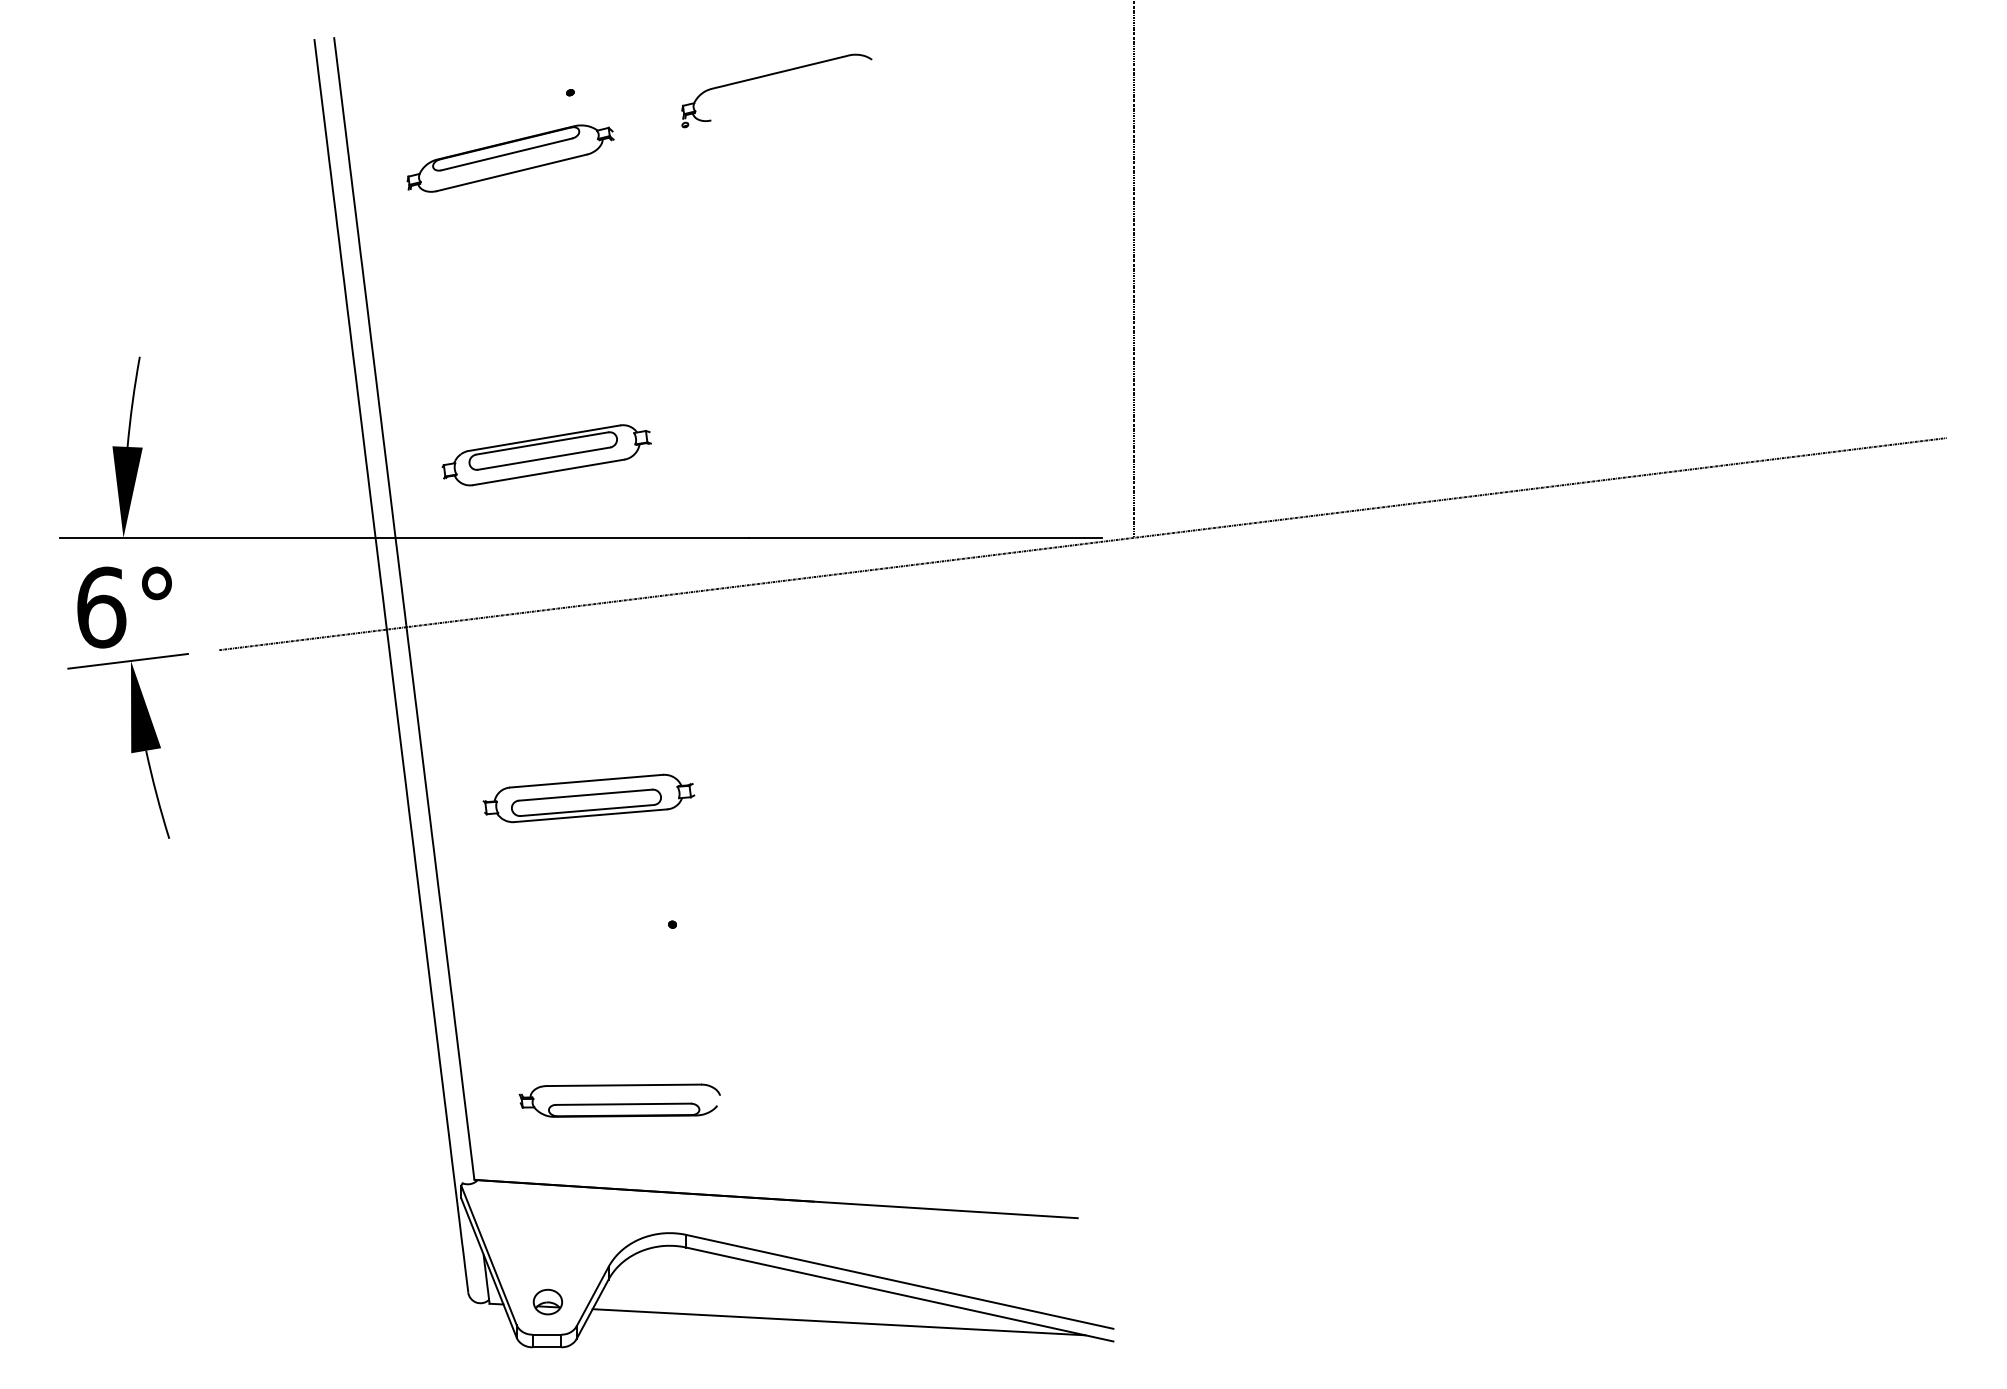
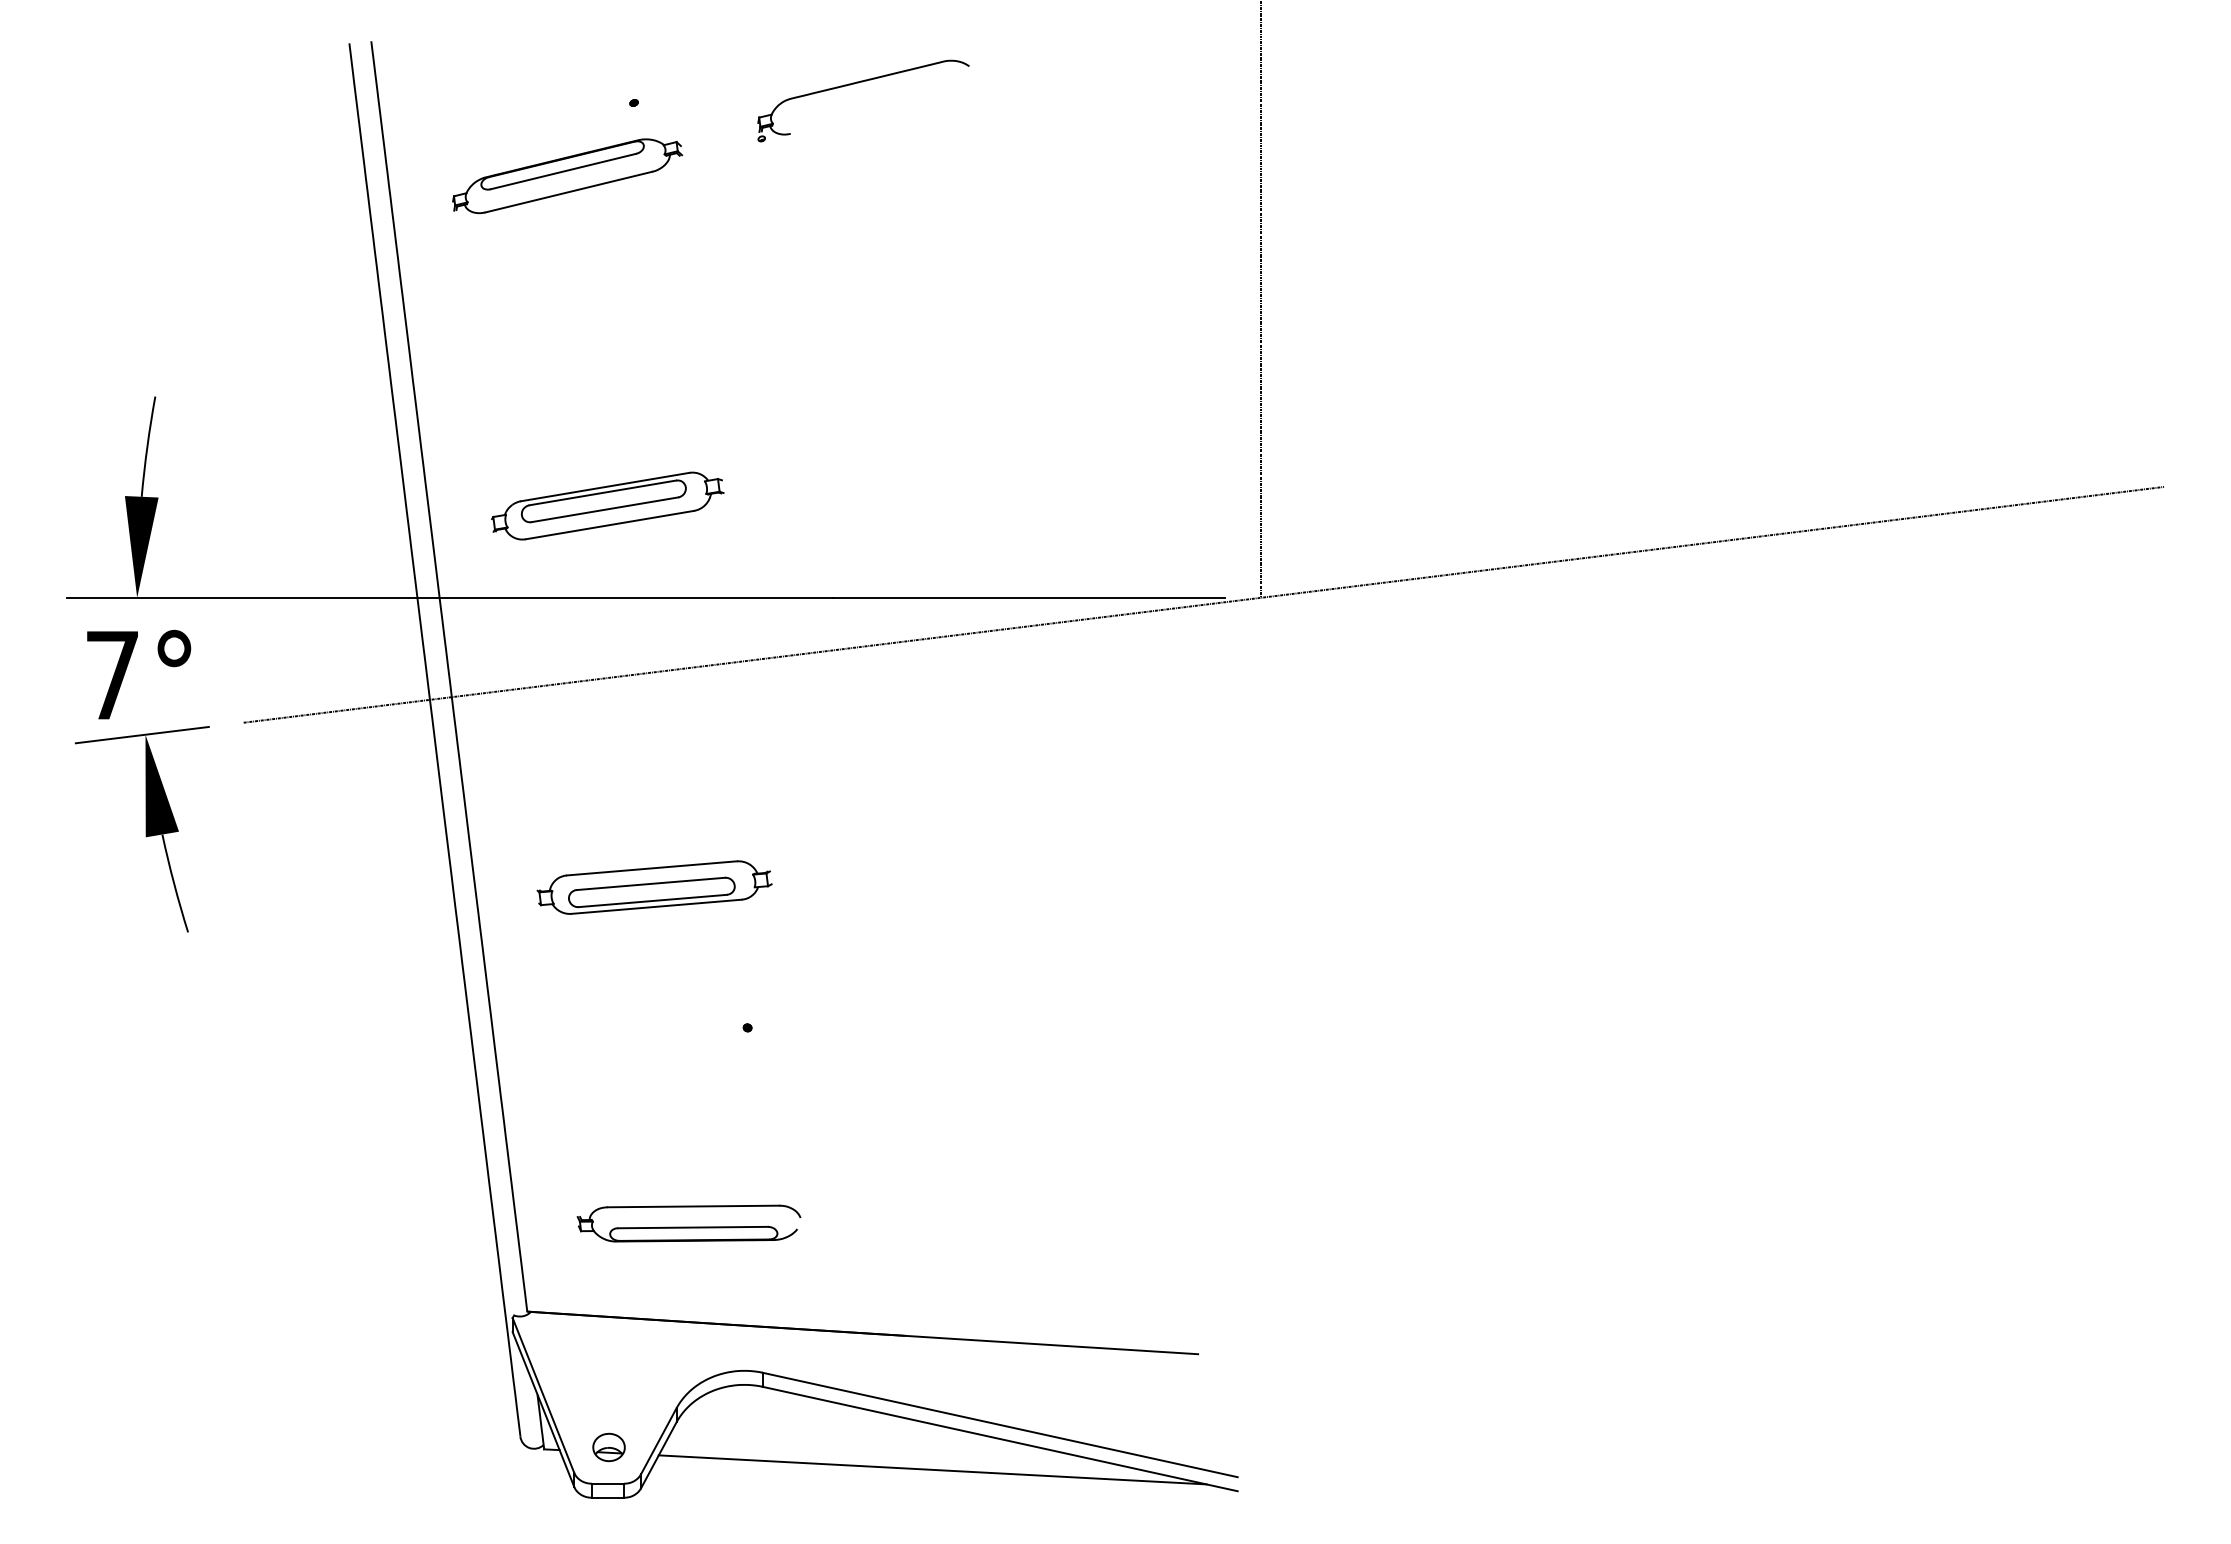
text: (102, 606) -> (113, 674), 6° -> 7°

